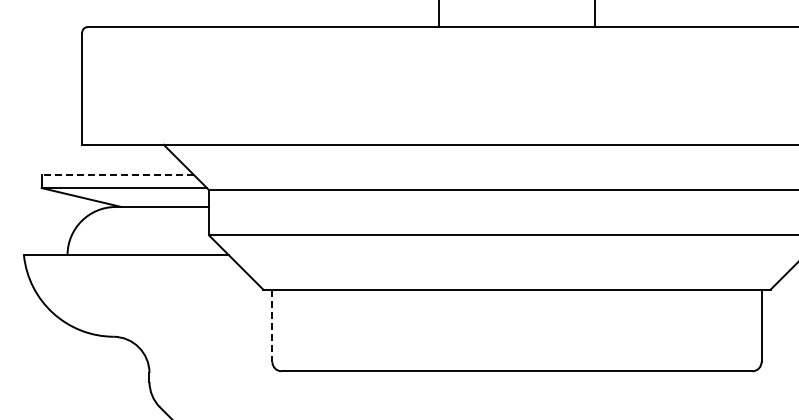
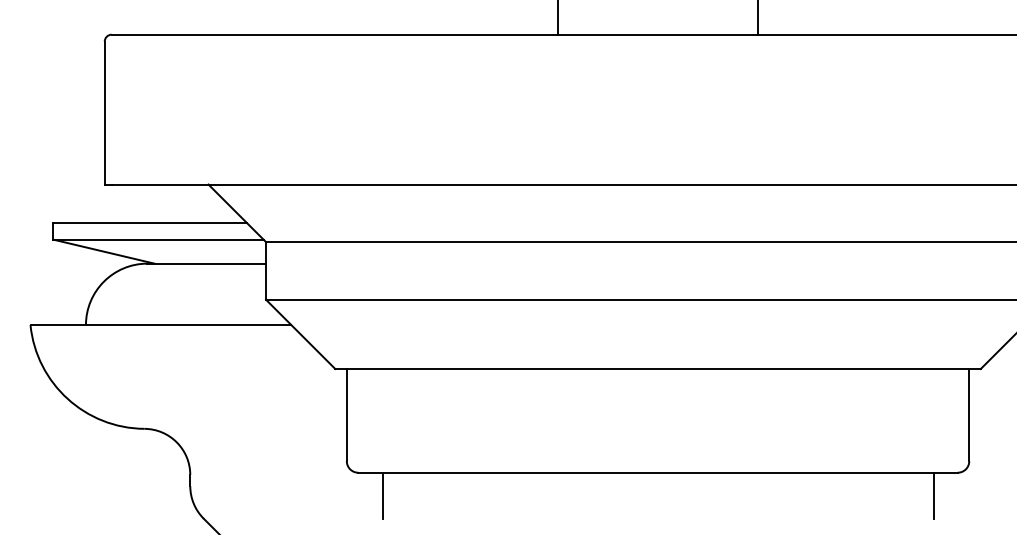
line: (117, 175) -> (149, 223), dashed -> solid
line: (272, 326) -> (346, 415), dashed -> solid
line: (300, 389) -> (382, 495), added
line: (733, 389) -> (933, 495), added

